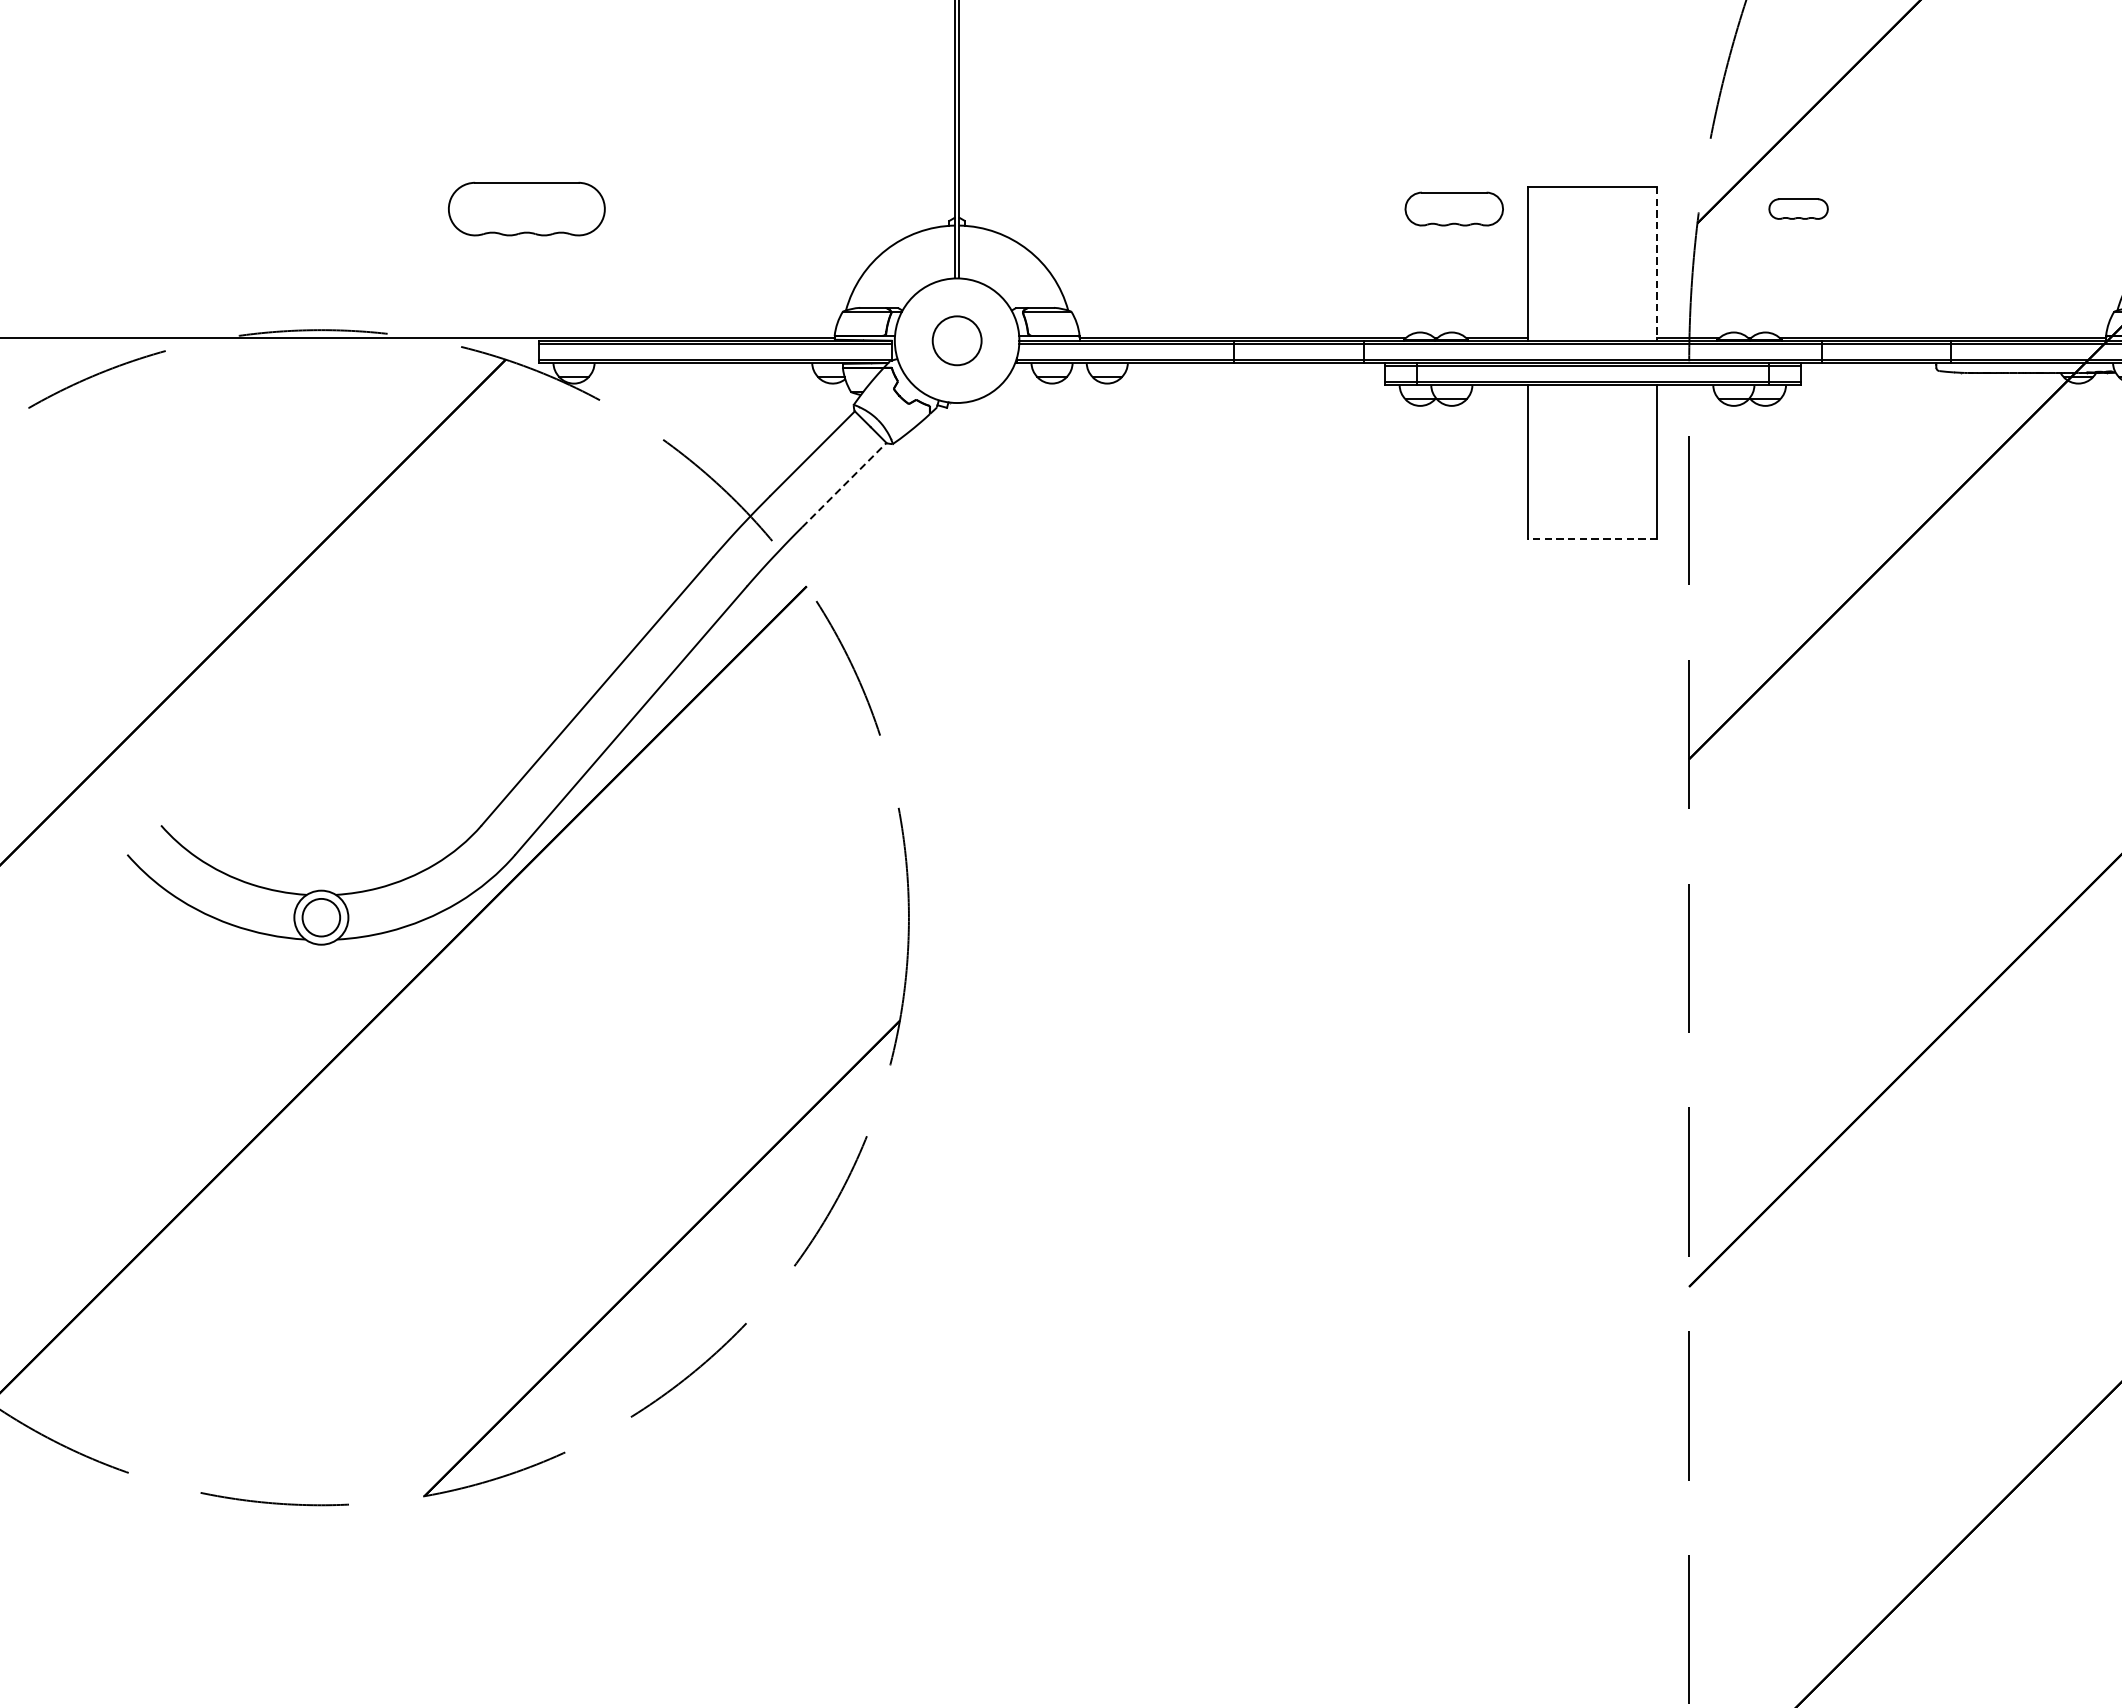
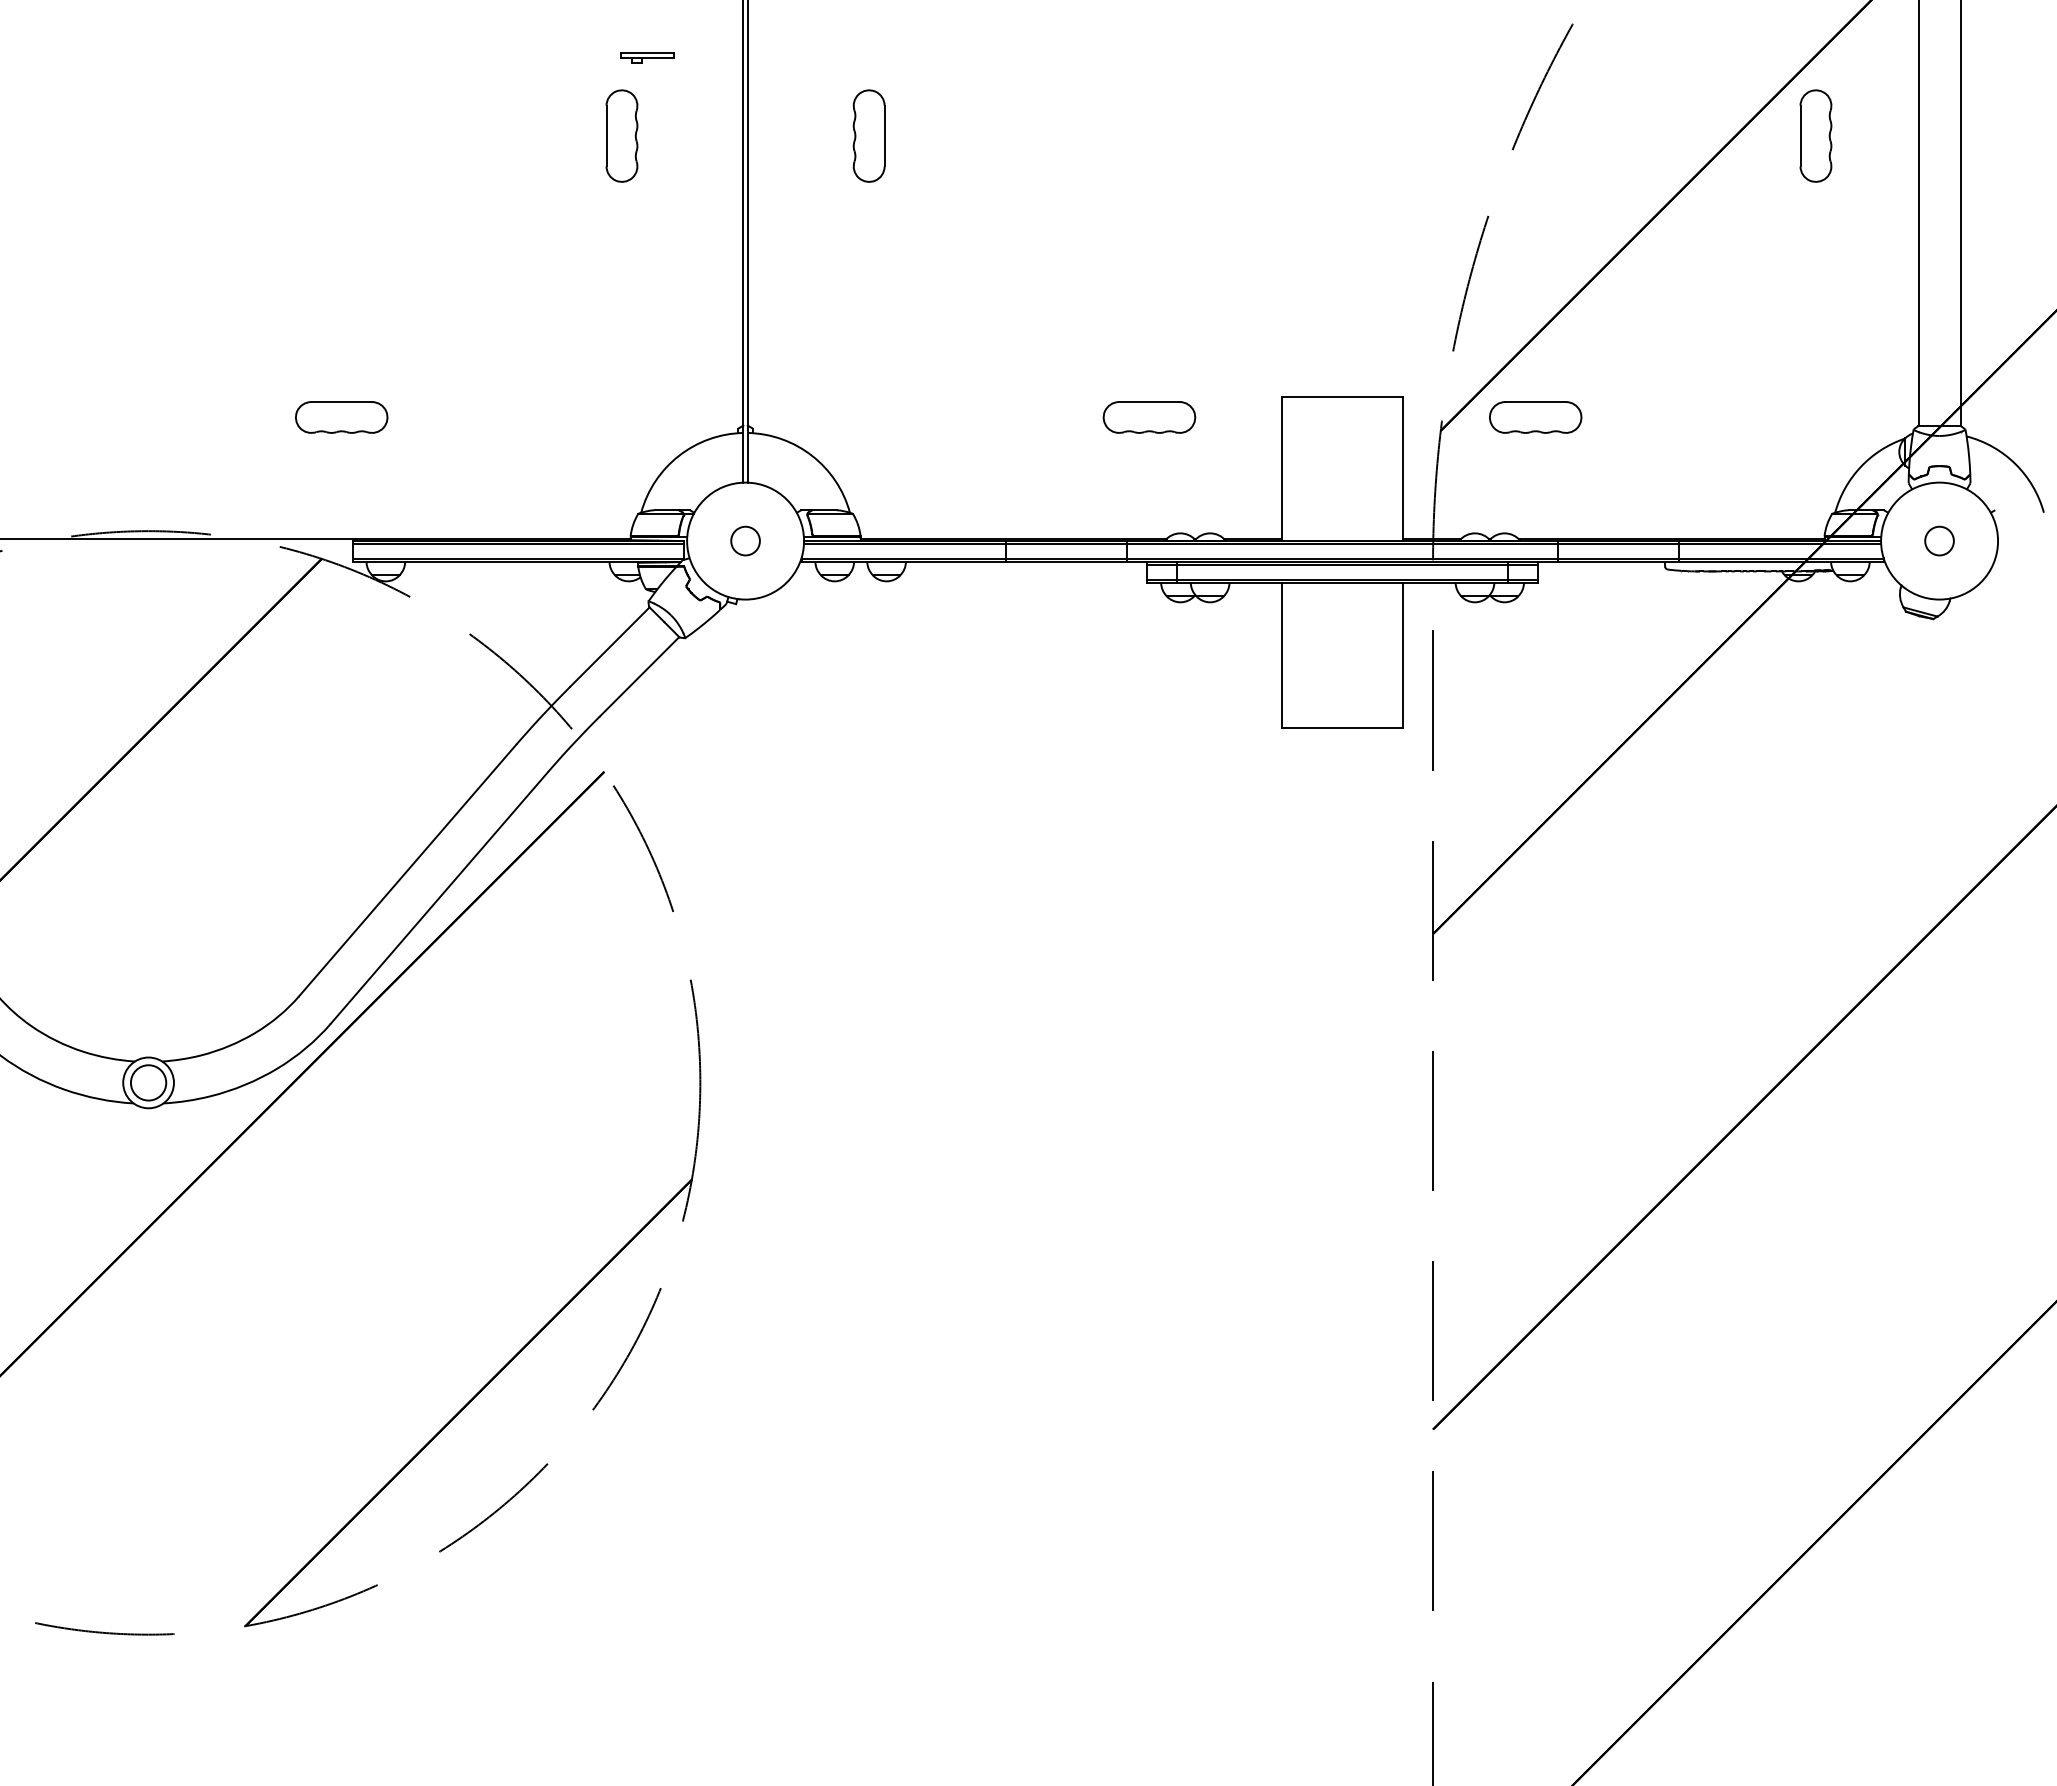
part: (526, 209) -> (341, 417), size x0.62
part: (1454, 209) -> (1149, 417), moved
part: (1798, 209) -> (1535, 417), size x1.67
line: (1657, 264) -> (1403, 469), dashed -> solid
circle: (957, 340) -> (745, 540), size x0.62
line: (845, 484) -> (640, 676), dashed -> solid
line: (1592, 539) -> (1342, 727), dashed -> solid

